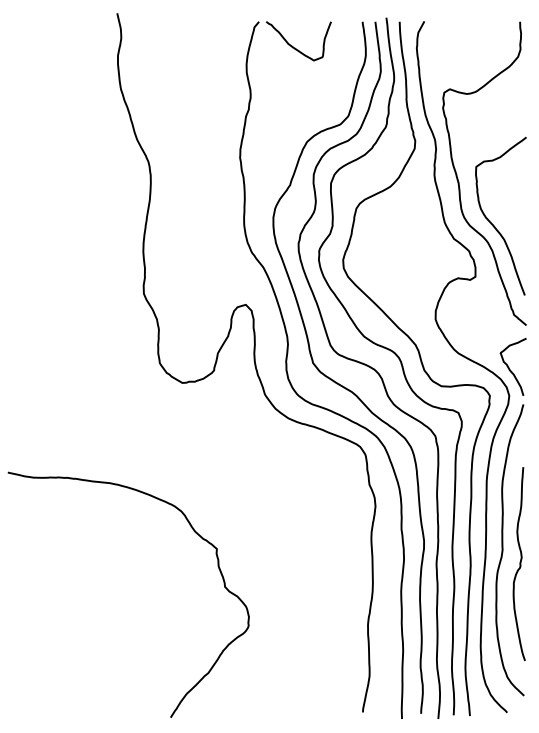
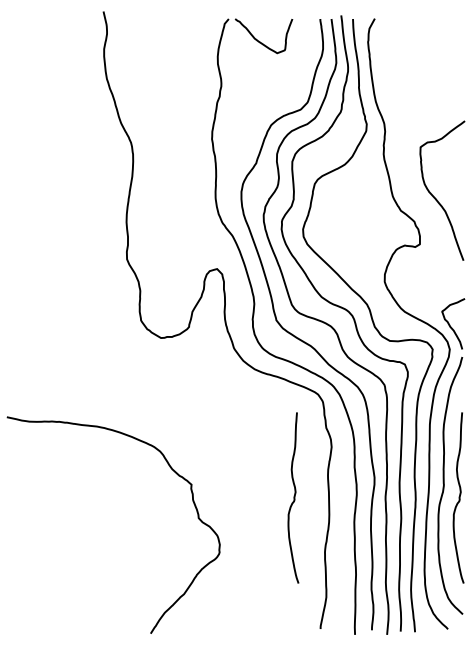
curve: (459, 181) -> (405, 160), removed
curve: (332, 563) -> (293, 497), added

